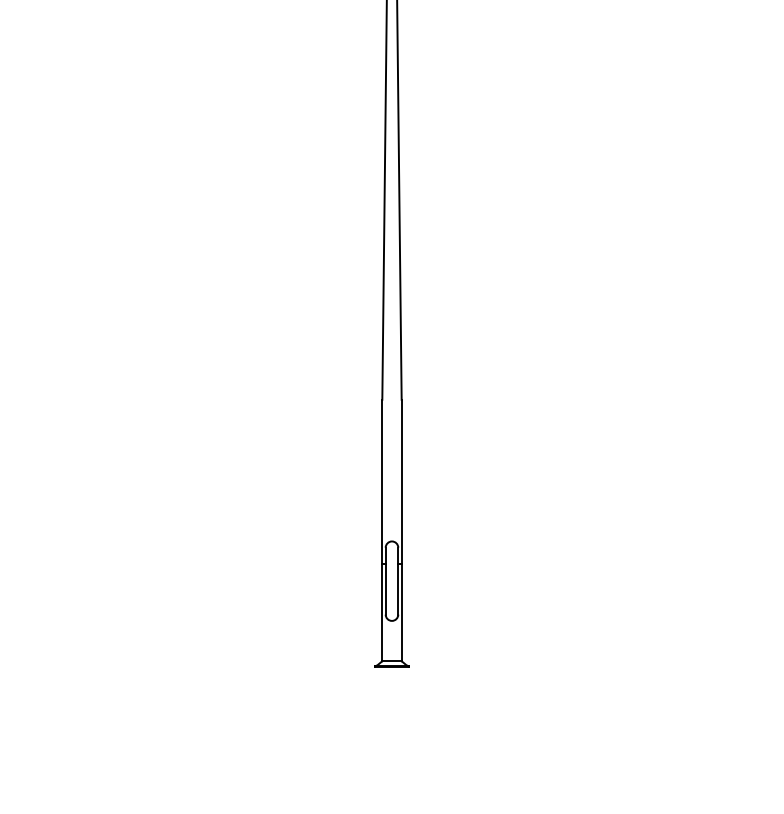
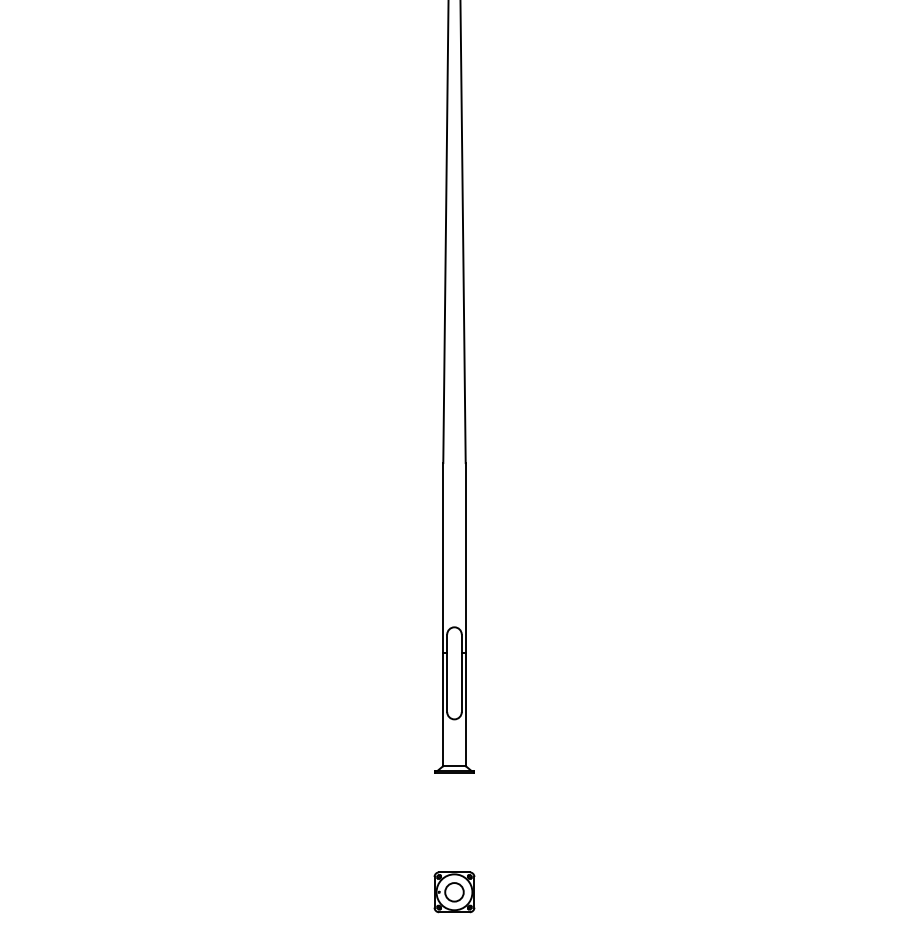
part: (391, 770) -> (453, 892), added

